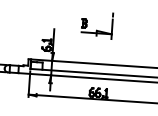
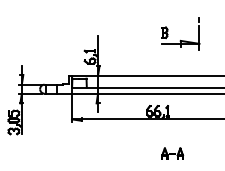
part: (97, 24) -> (180, 33), moved

